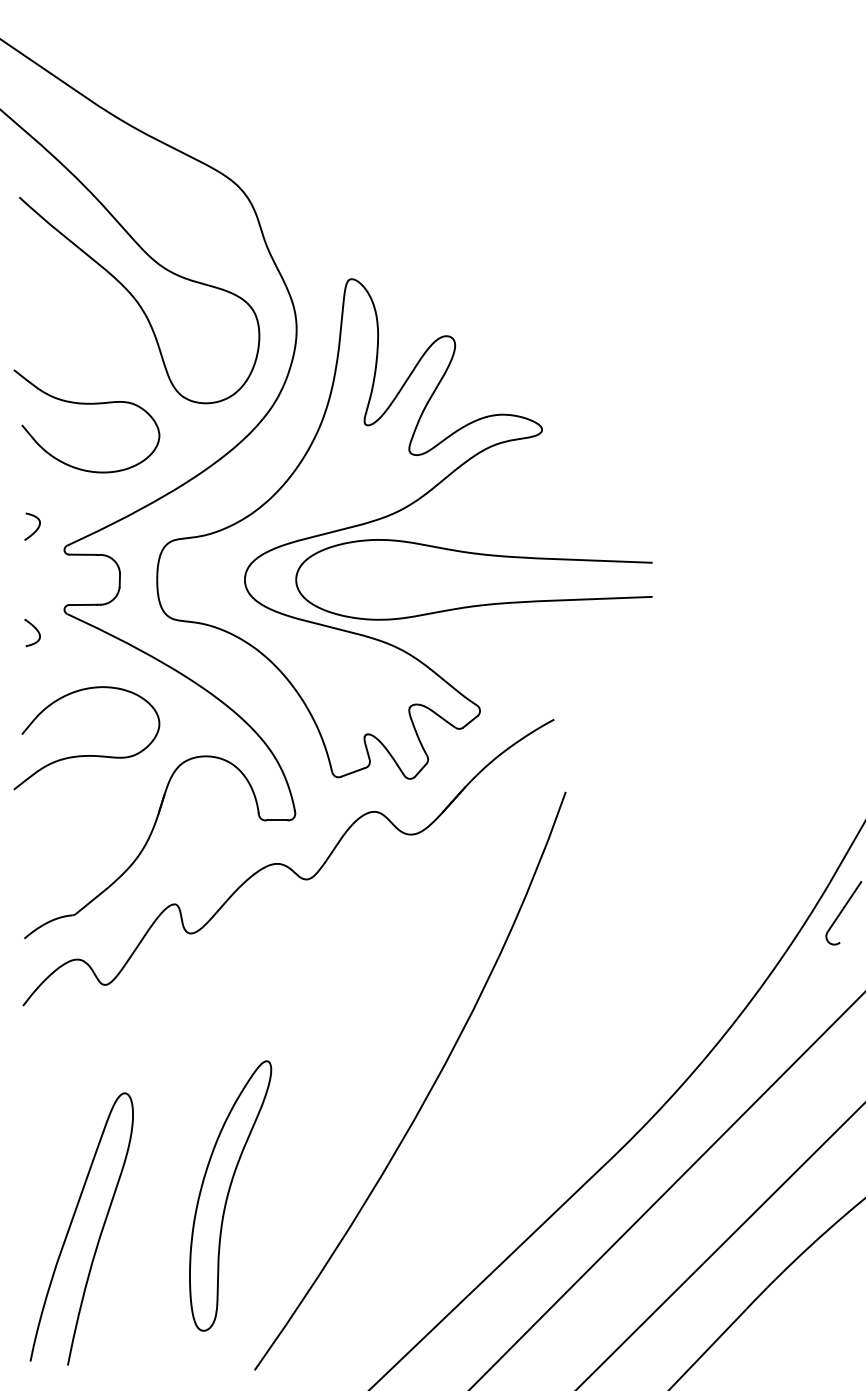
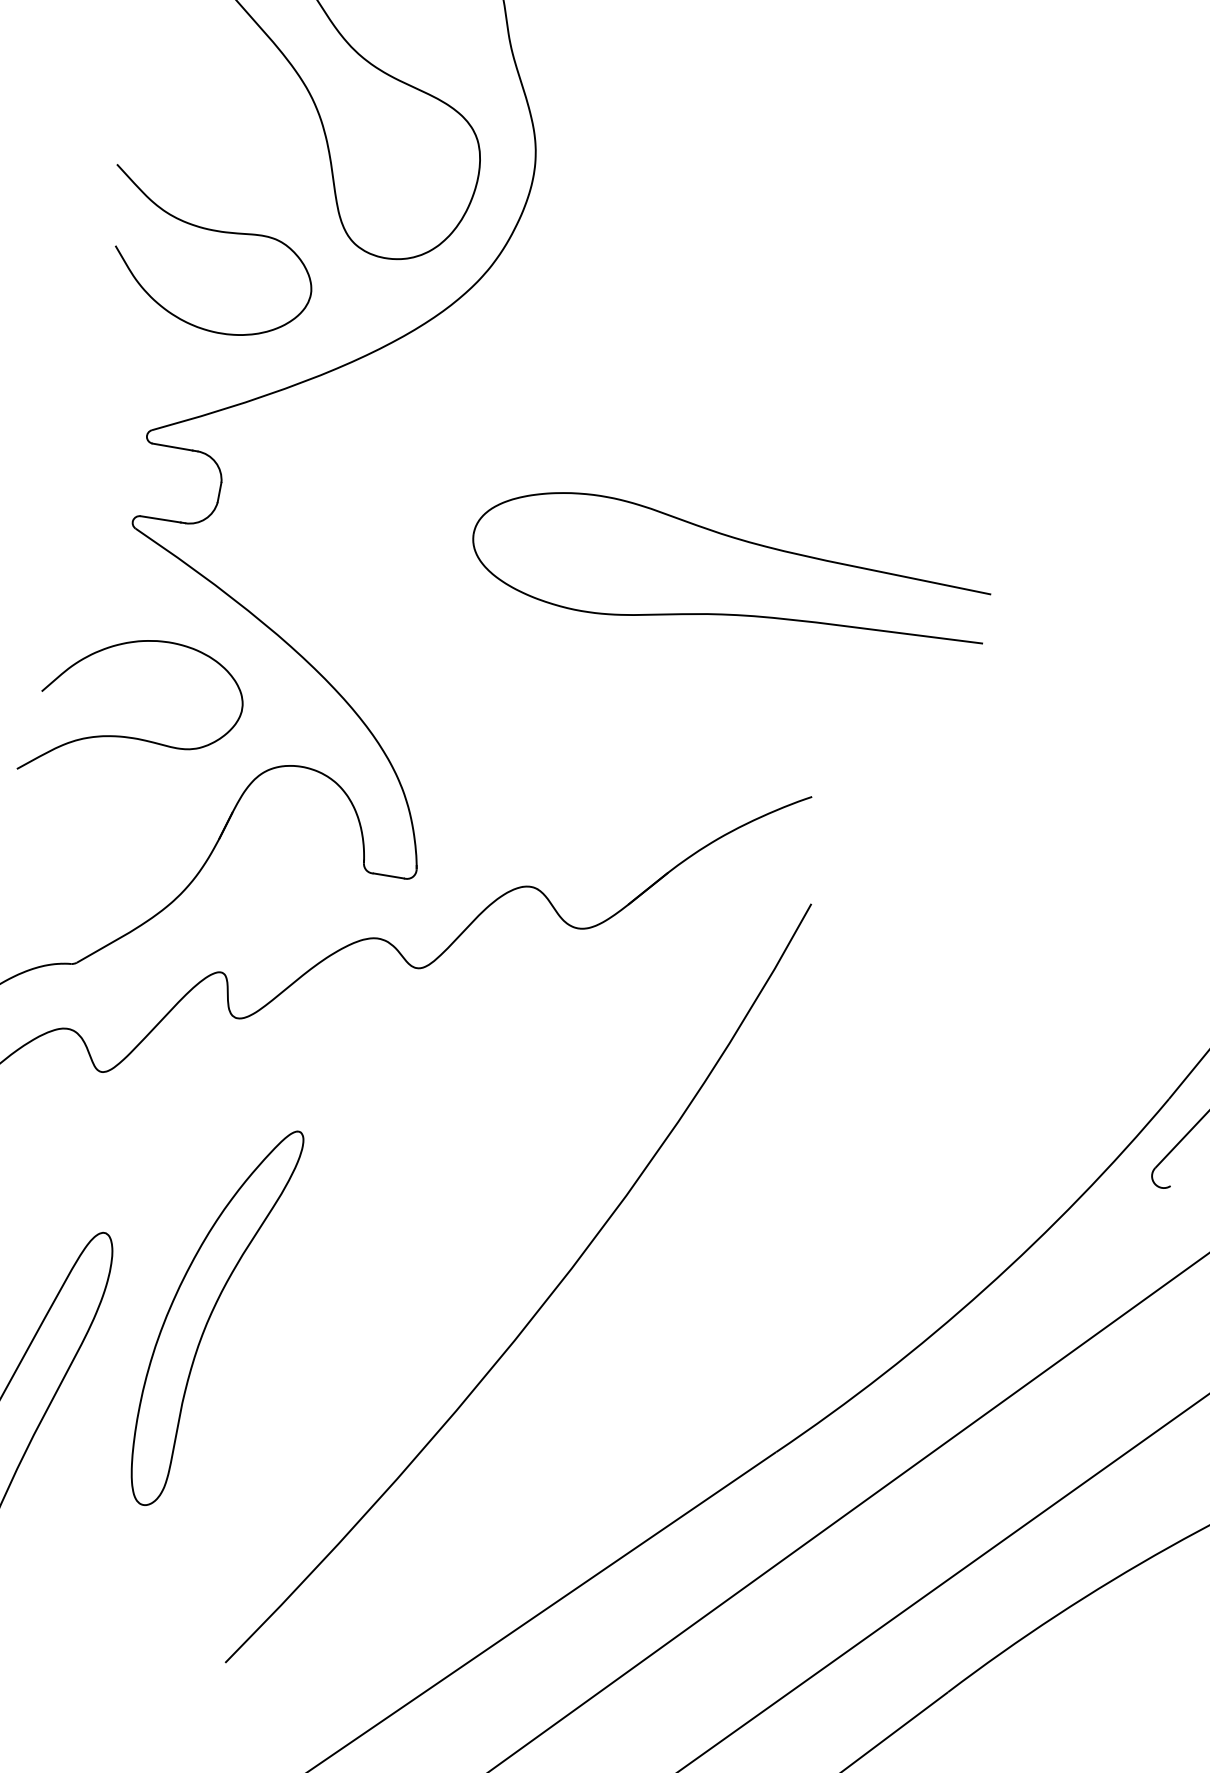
curve: (36, 528) -> (111, 398), removed
part: (349, 528) -> (562, 472), removed
curve: (35, 629) -> (86, 543), removed
part: (230, 1195) -> (214, 1316), moved

